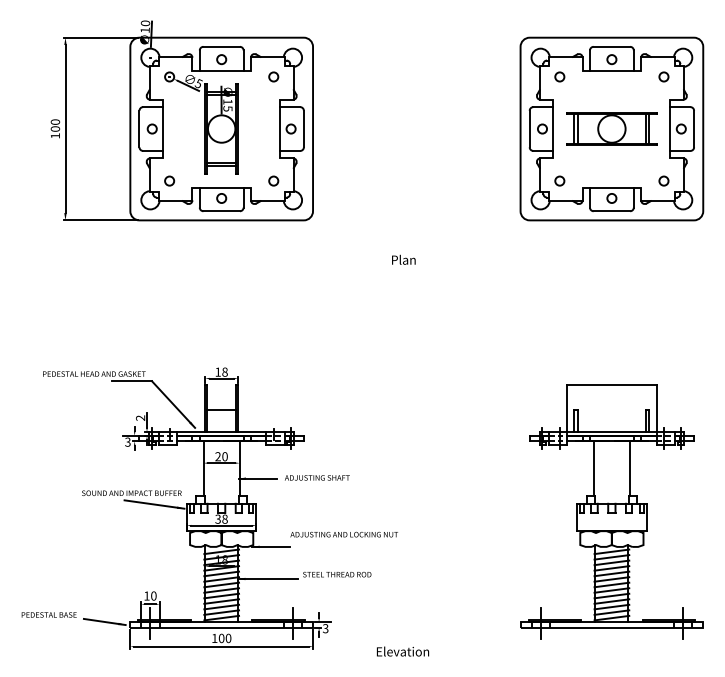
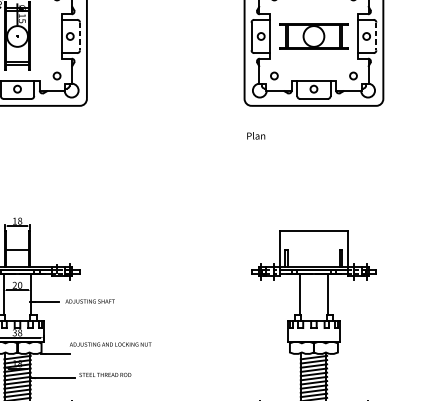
line: (303, 129) -> (79, 36), solid -> dashed
line: (694, 129) -> (376, 36), solid -> dashed
text: (403, 259) -> (255, 135), moved

